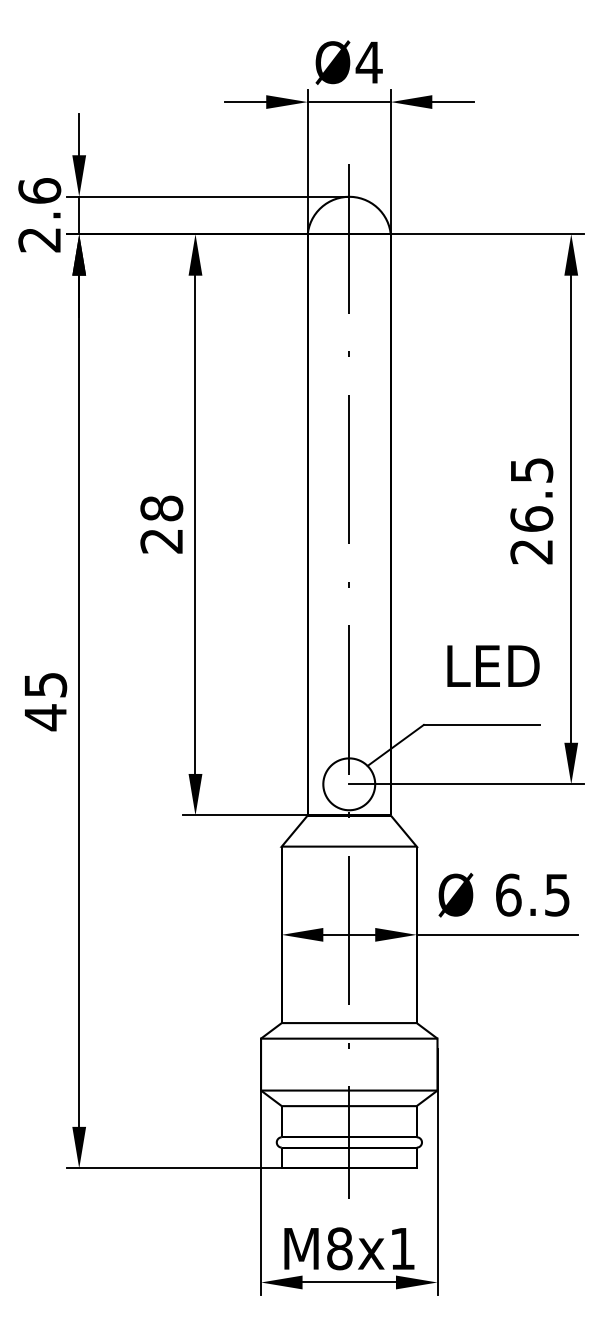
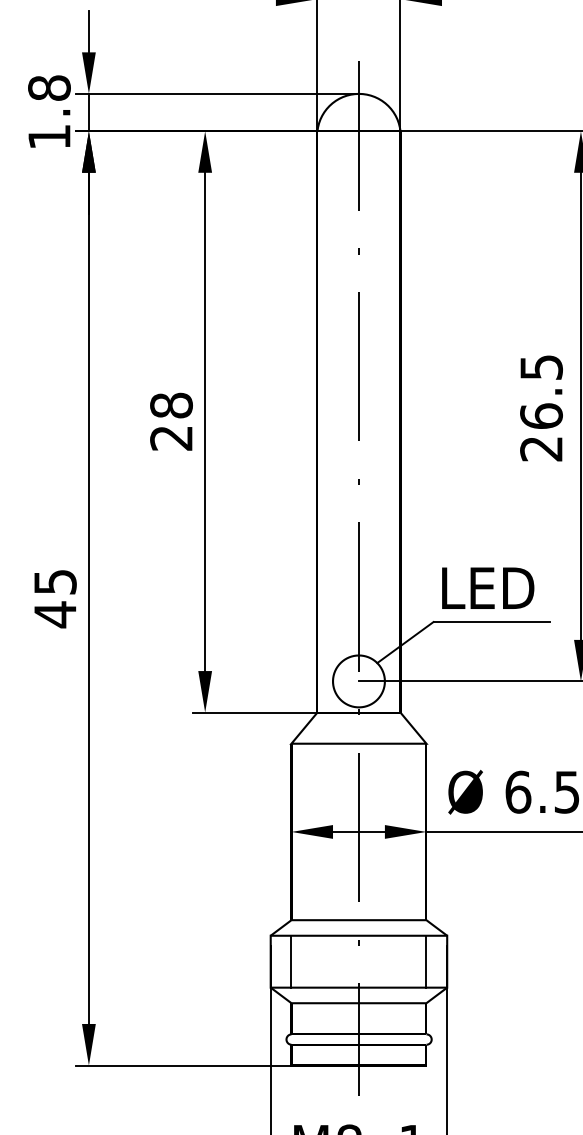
text: (39, 215) -> (49, 112), 2.6 -> 1.8
text: (493, 665) -> (488, 587), moved
line: (281, 1064) -> (291, 961), added
line: (416, 1064) -> (426, 961), added

